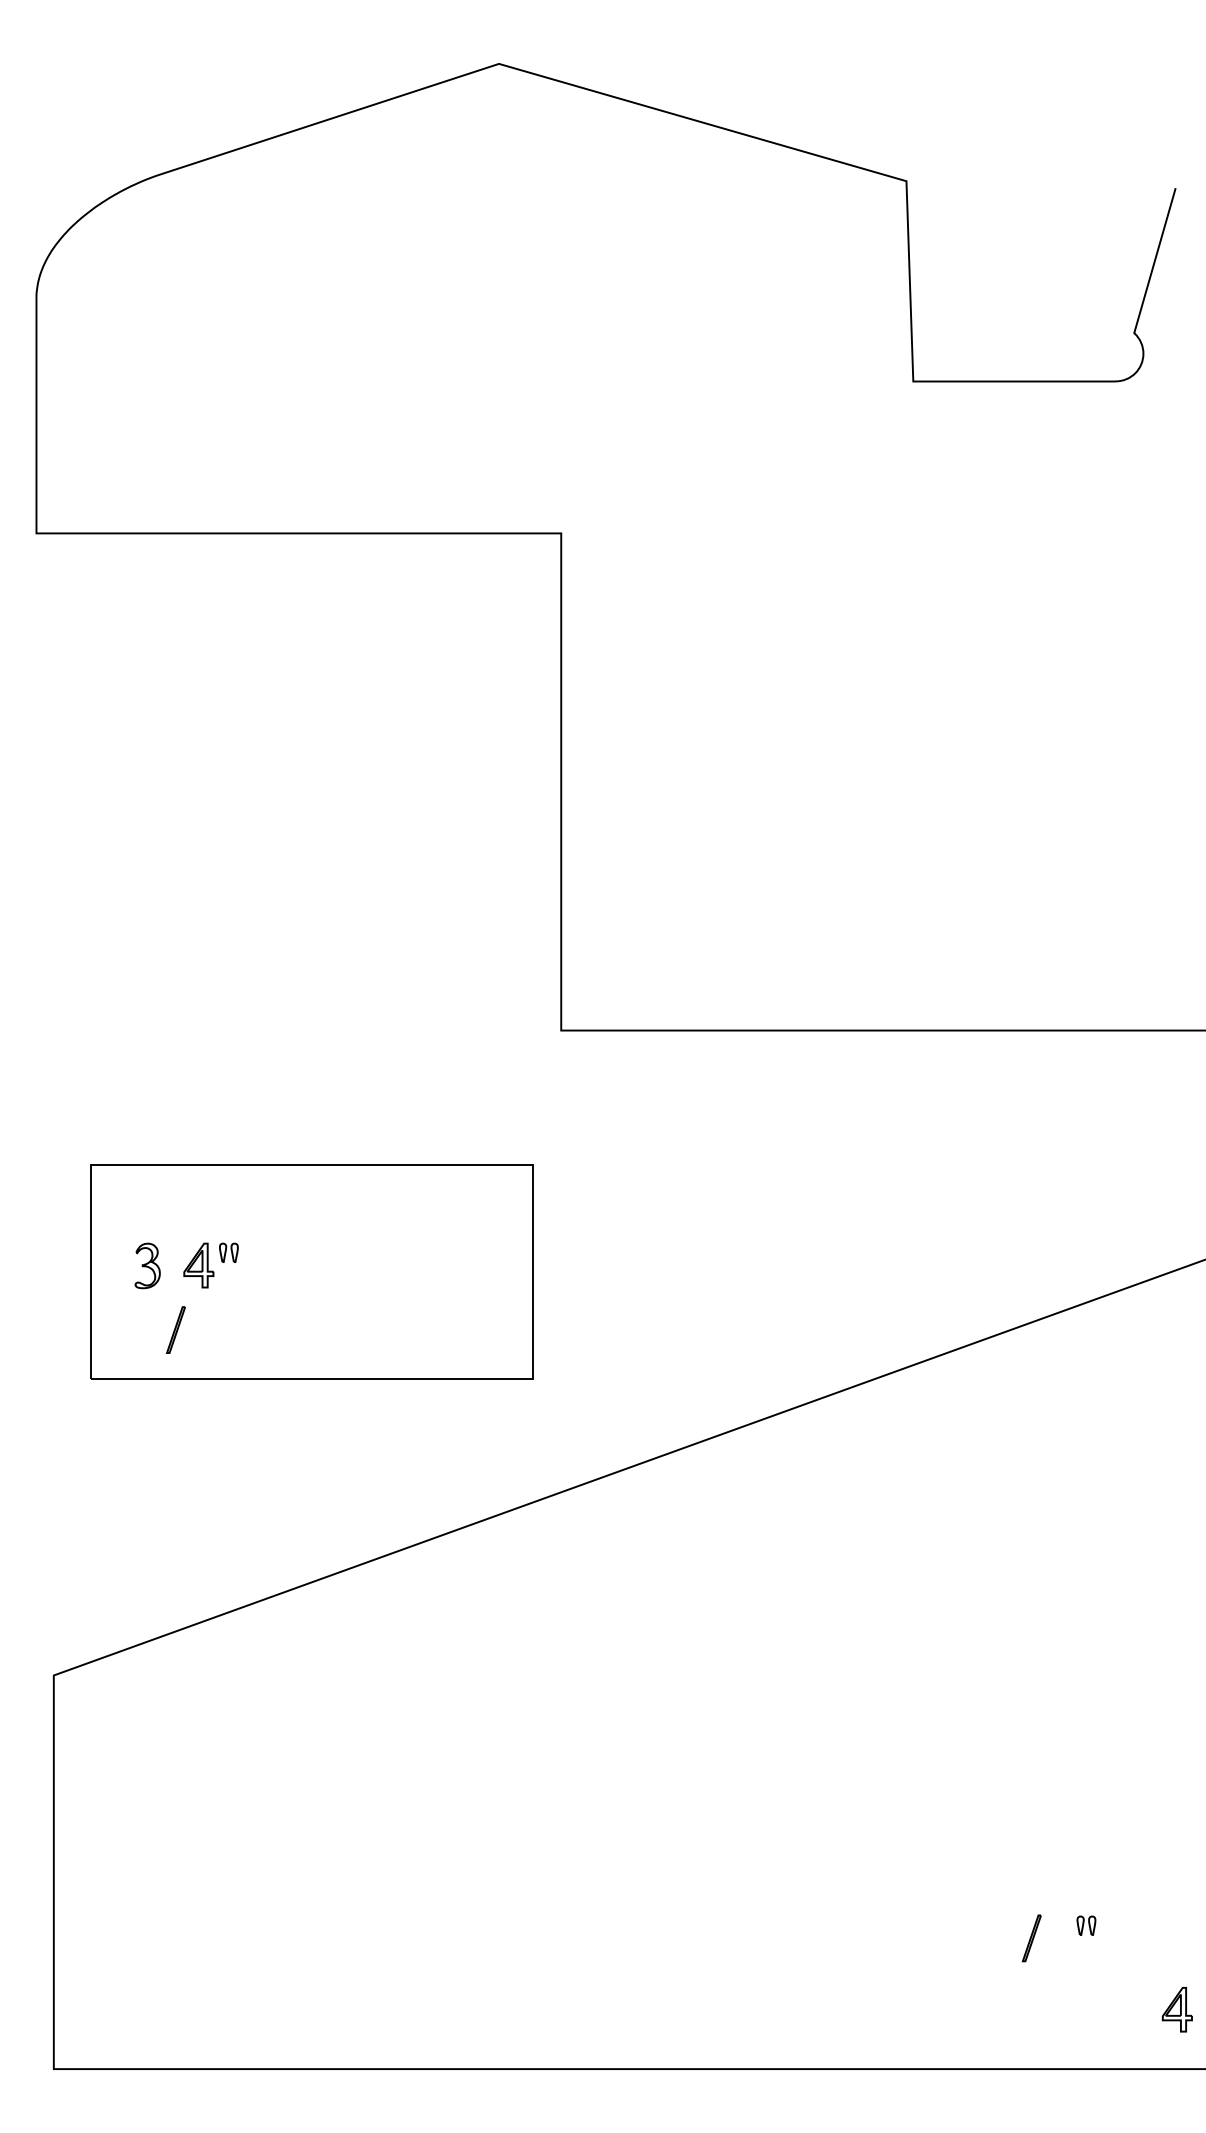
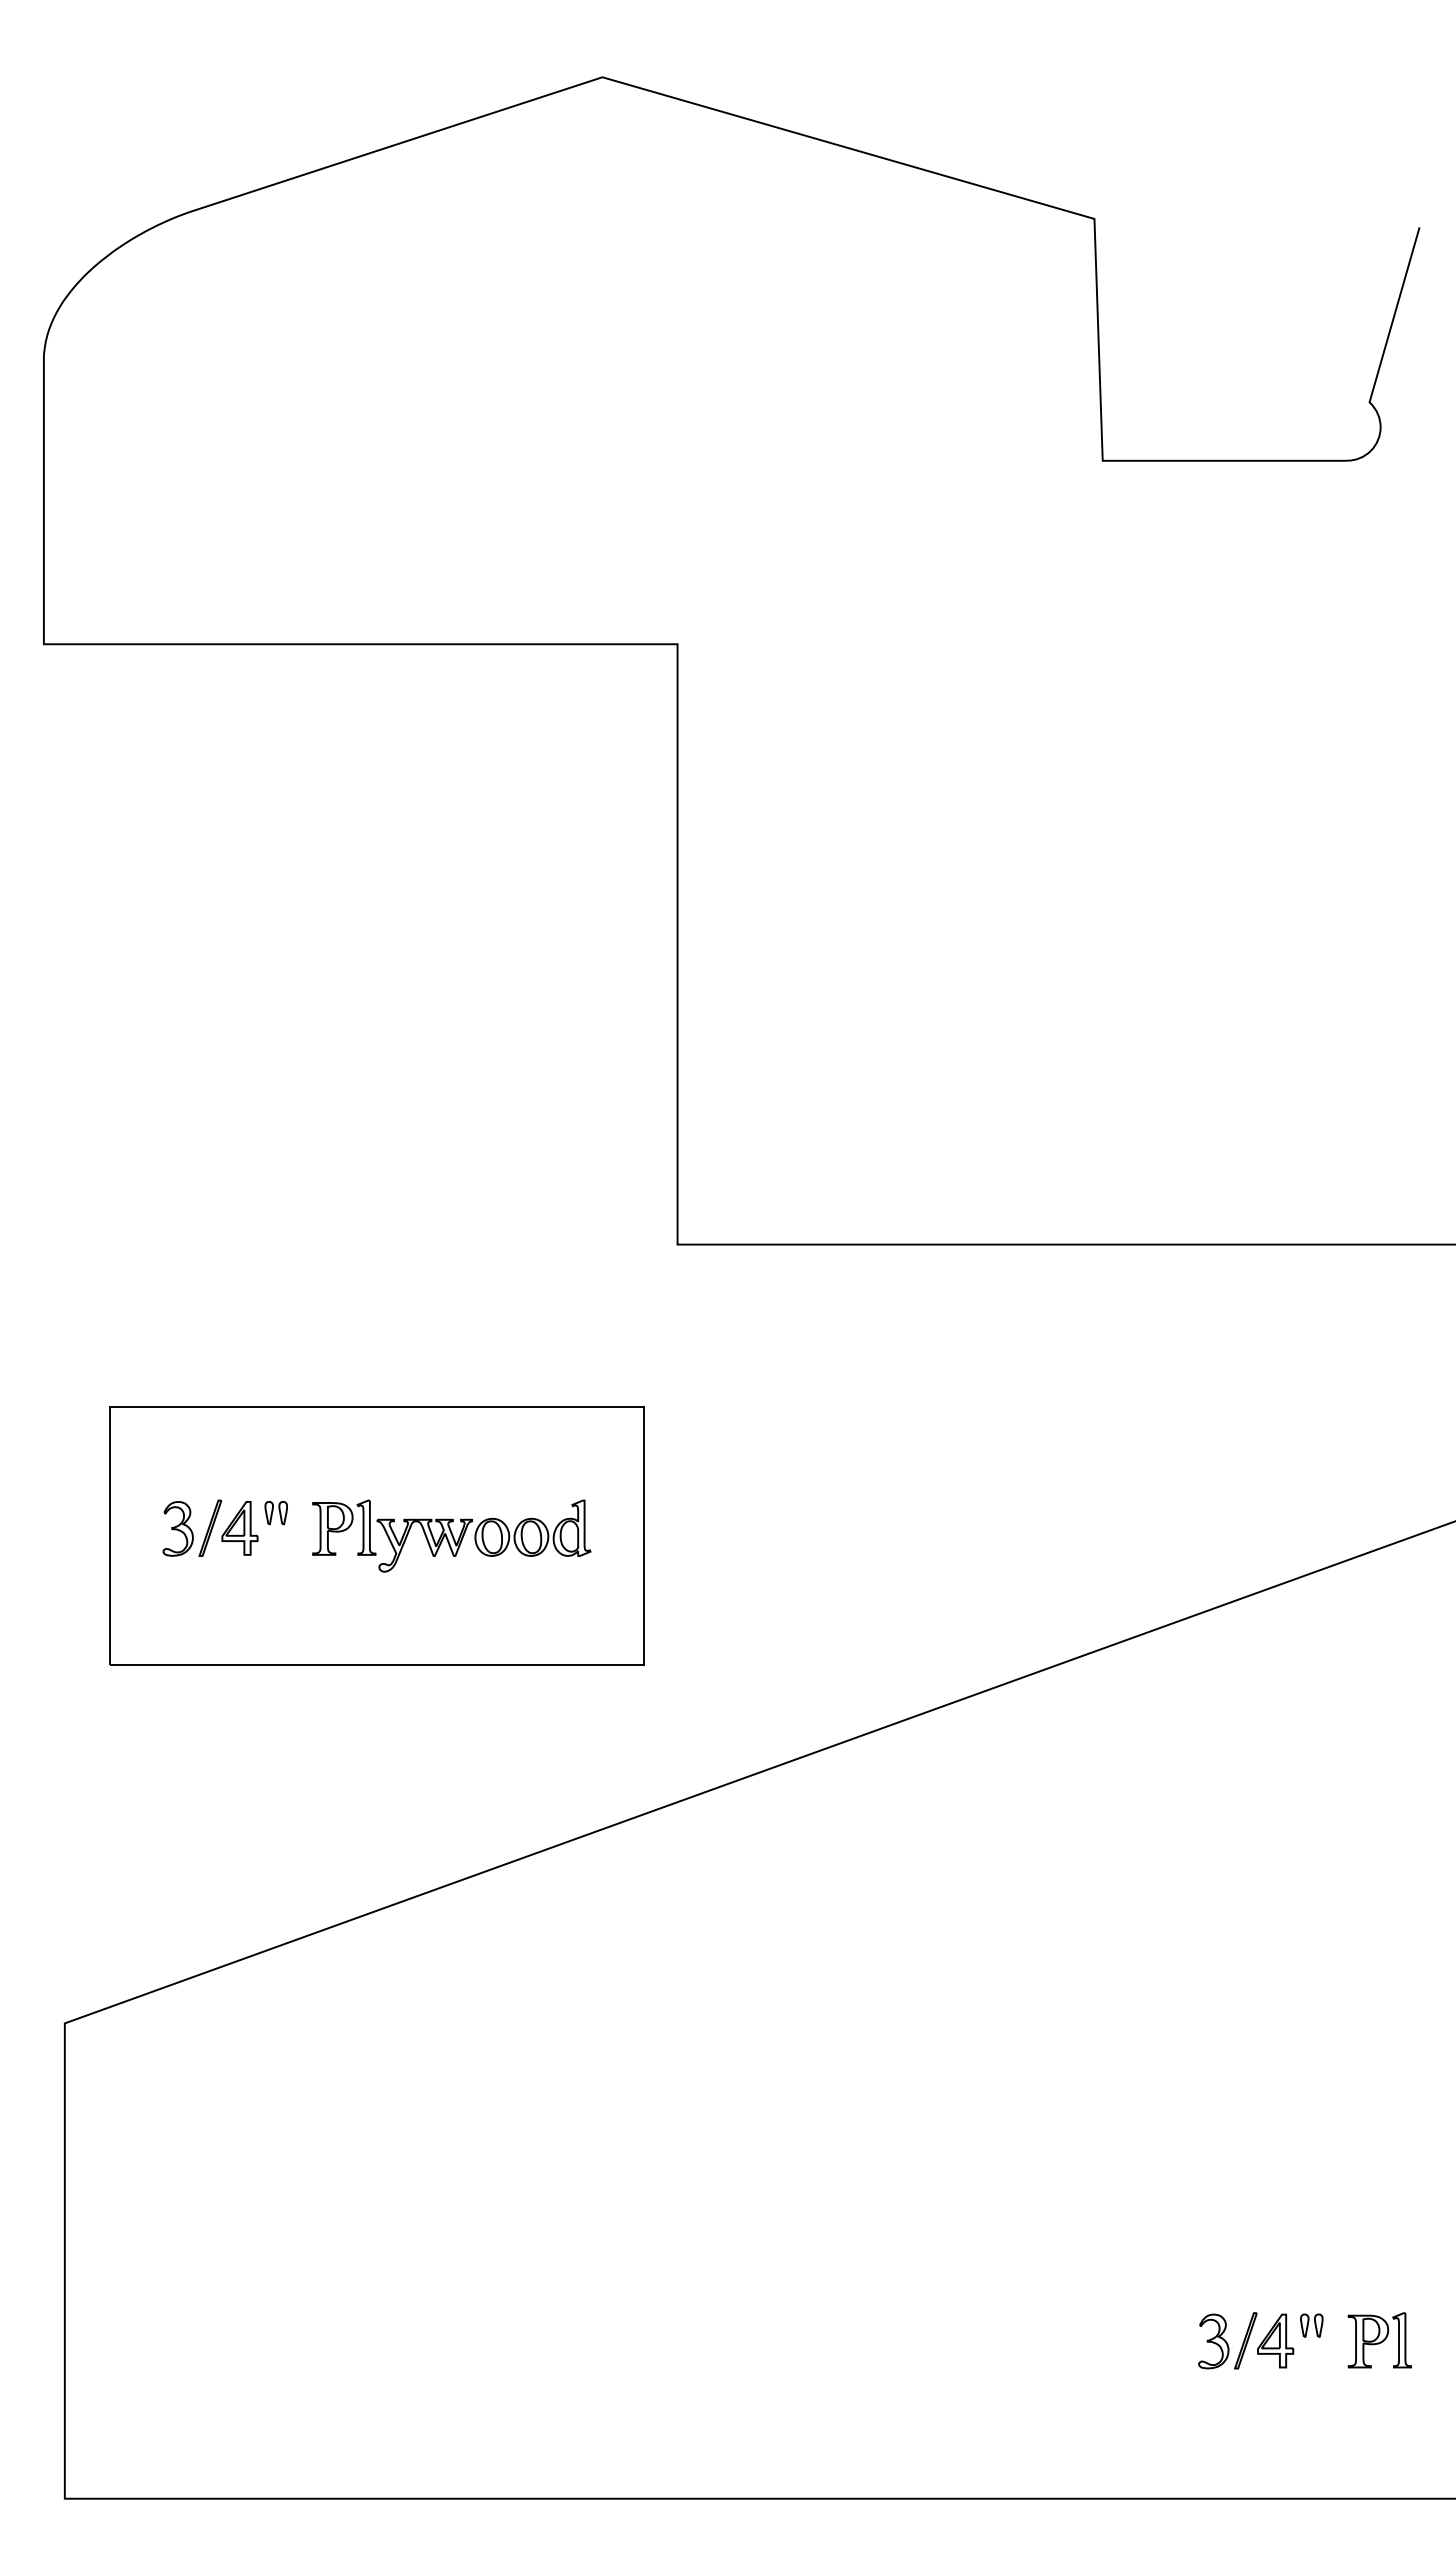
part: (374, 1271) -> (451, 1535), added
part: (176, 1329) -> (210, 1527), moved
part: (1005, 1938) -> (1213, 2341), added
part: (1142, 1938) -> (1379, 2340), added
part: (1177, 2009) -> (1275, 2340), moved

